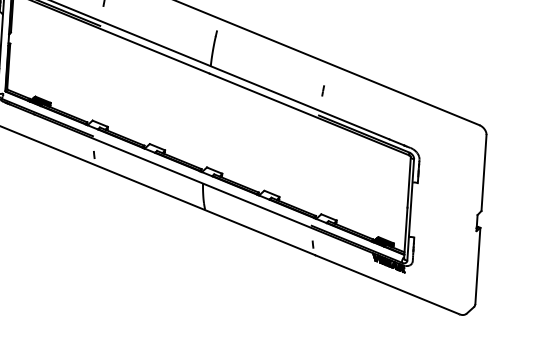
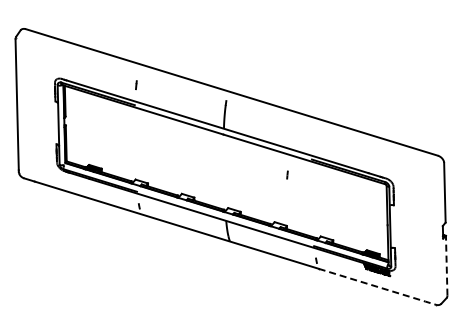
part: (323, 90) -> (287, 174), moved
line: (477, 265) -> (446, 265), solid -> dashed
line: (387, 284) -> (377, 286), solid -> dashed

